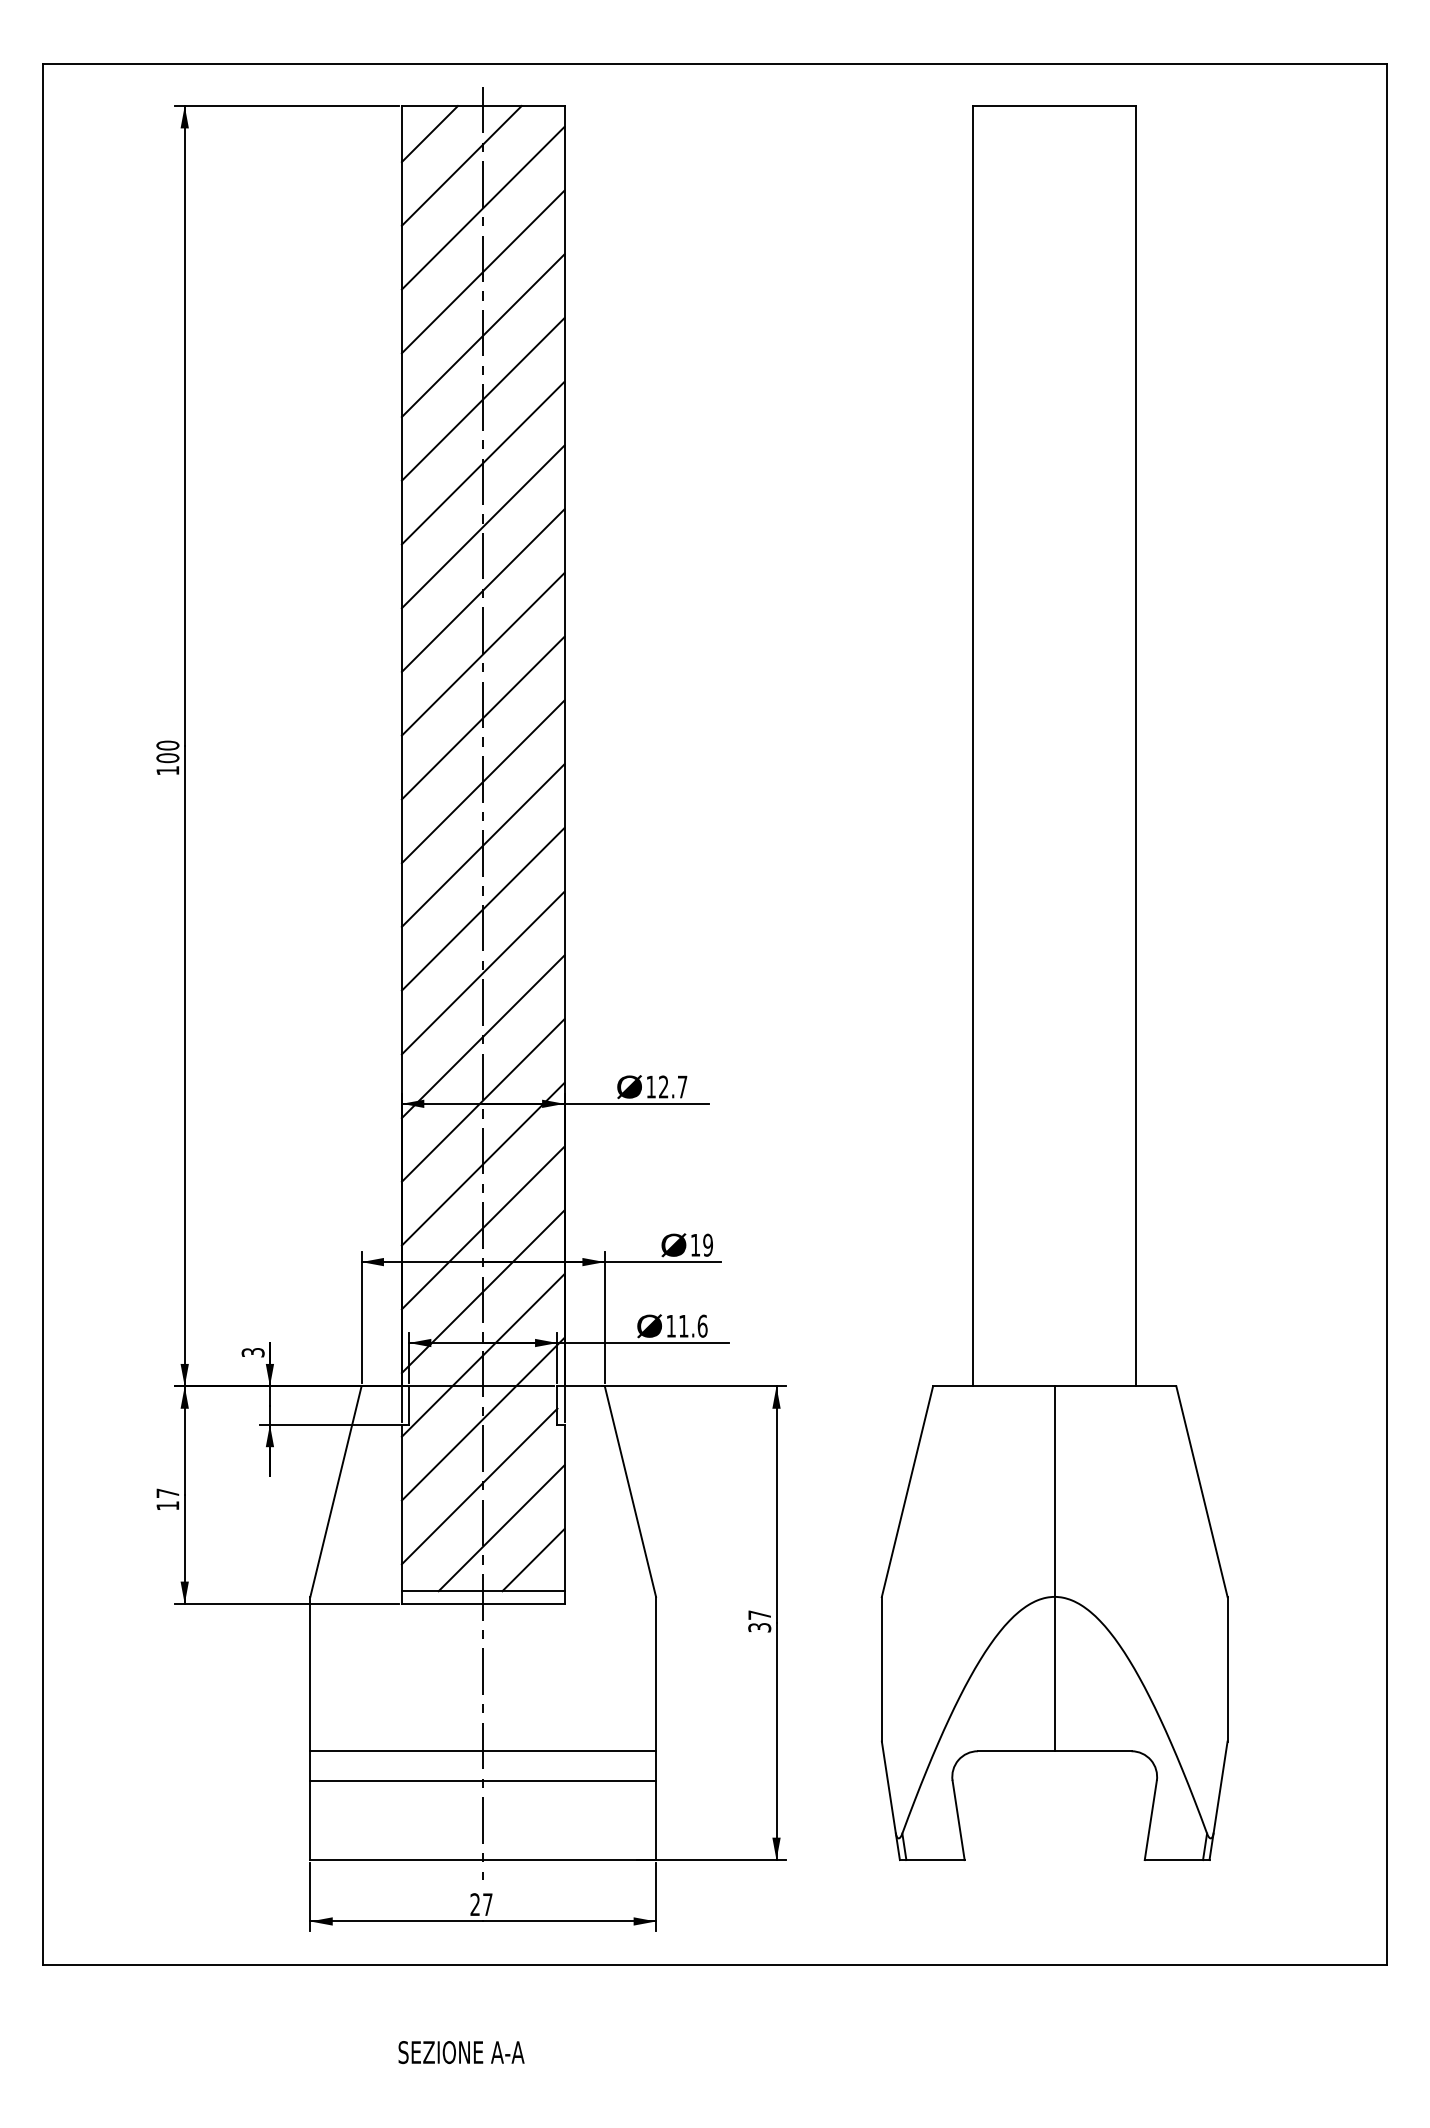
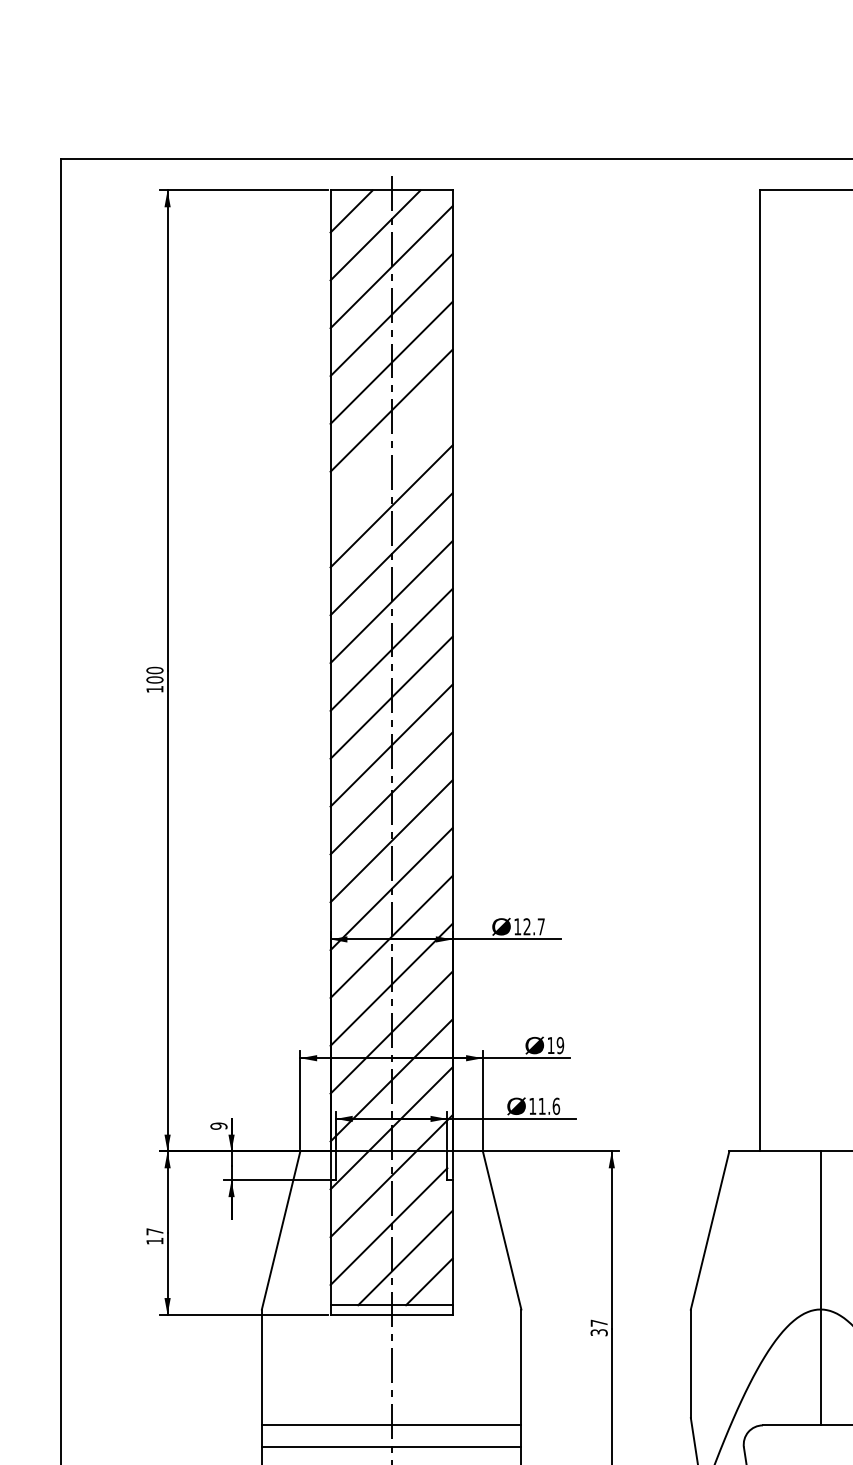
line: (482, 462) -> (391, 458), removed
text: (252, 1352) -> (218, 1126), 3 -> 9

